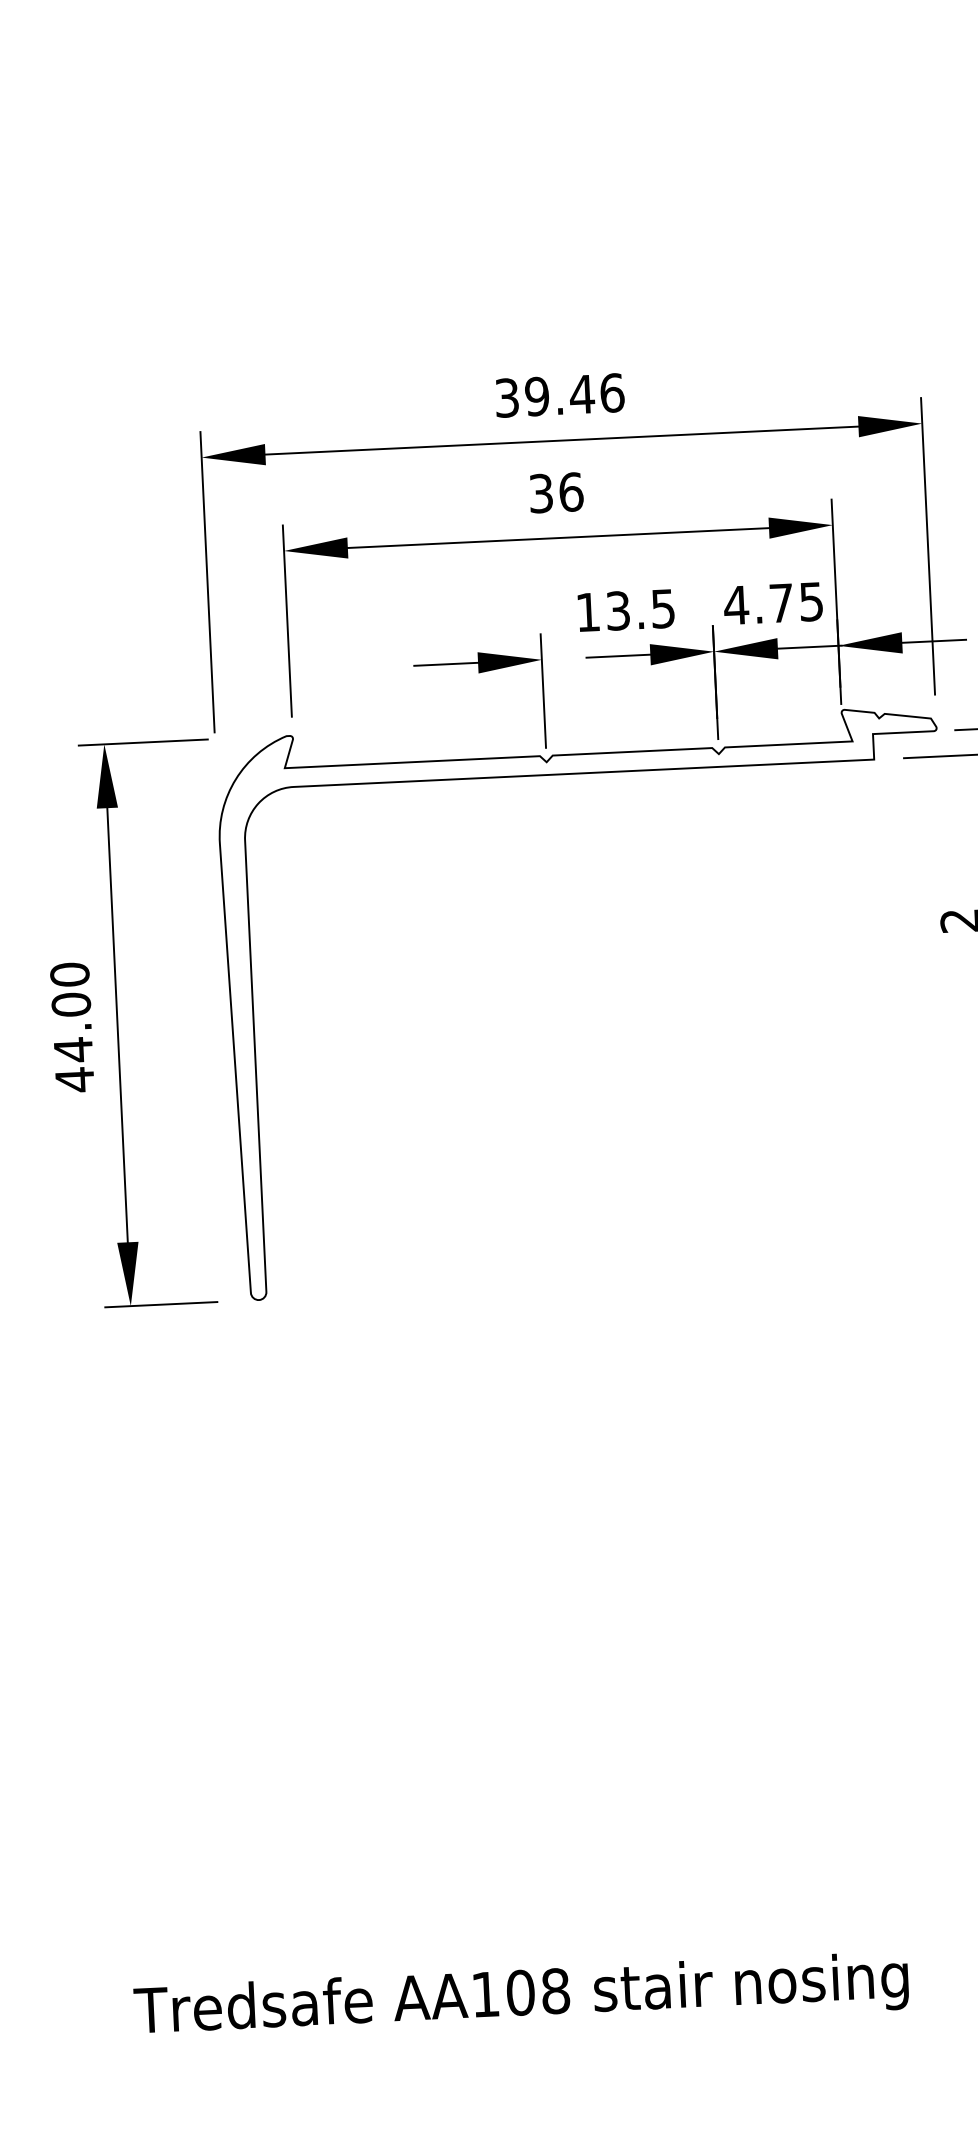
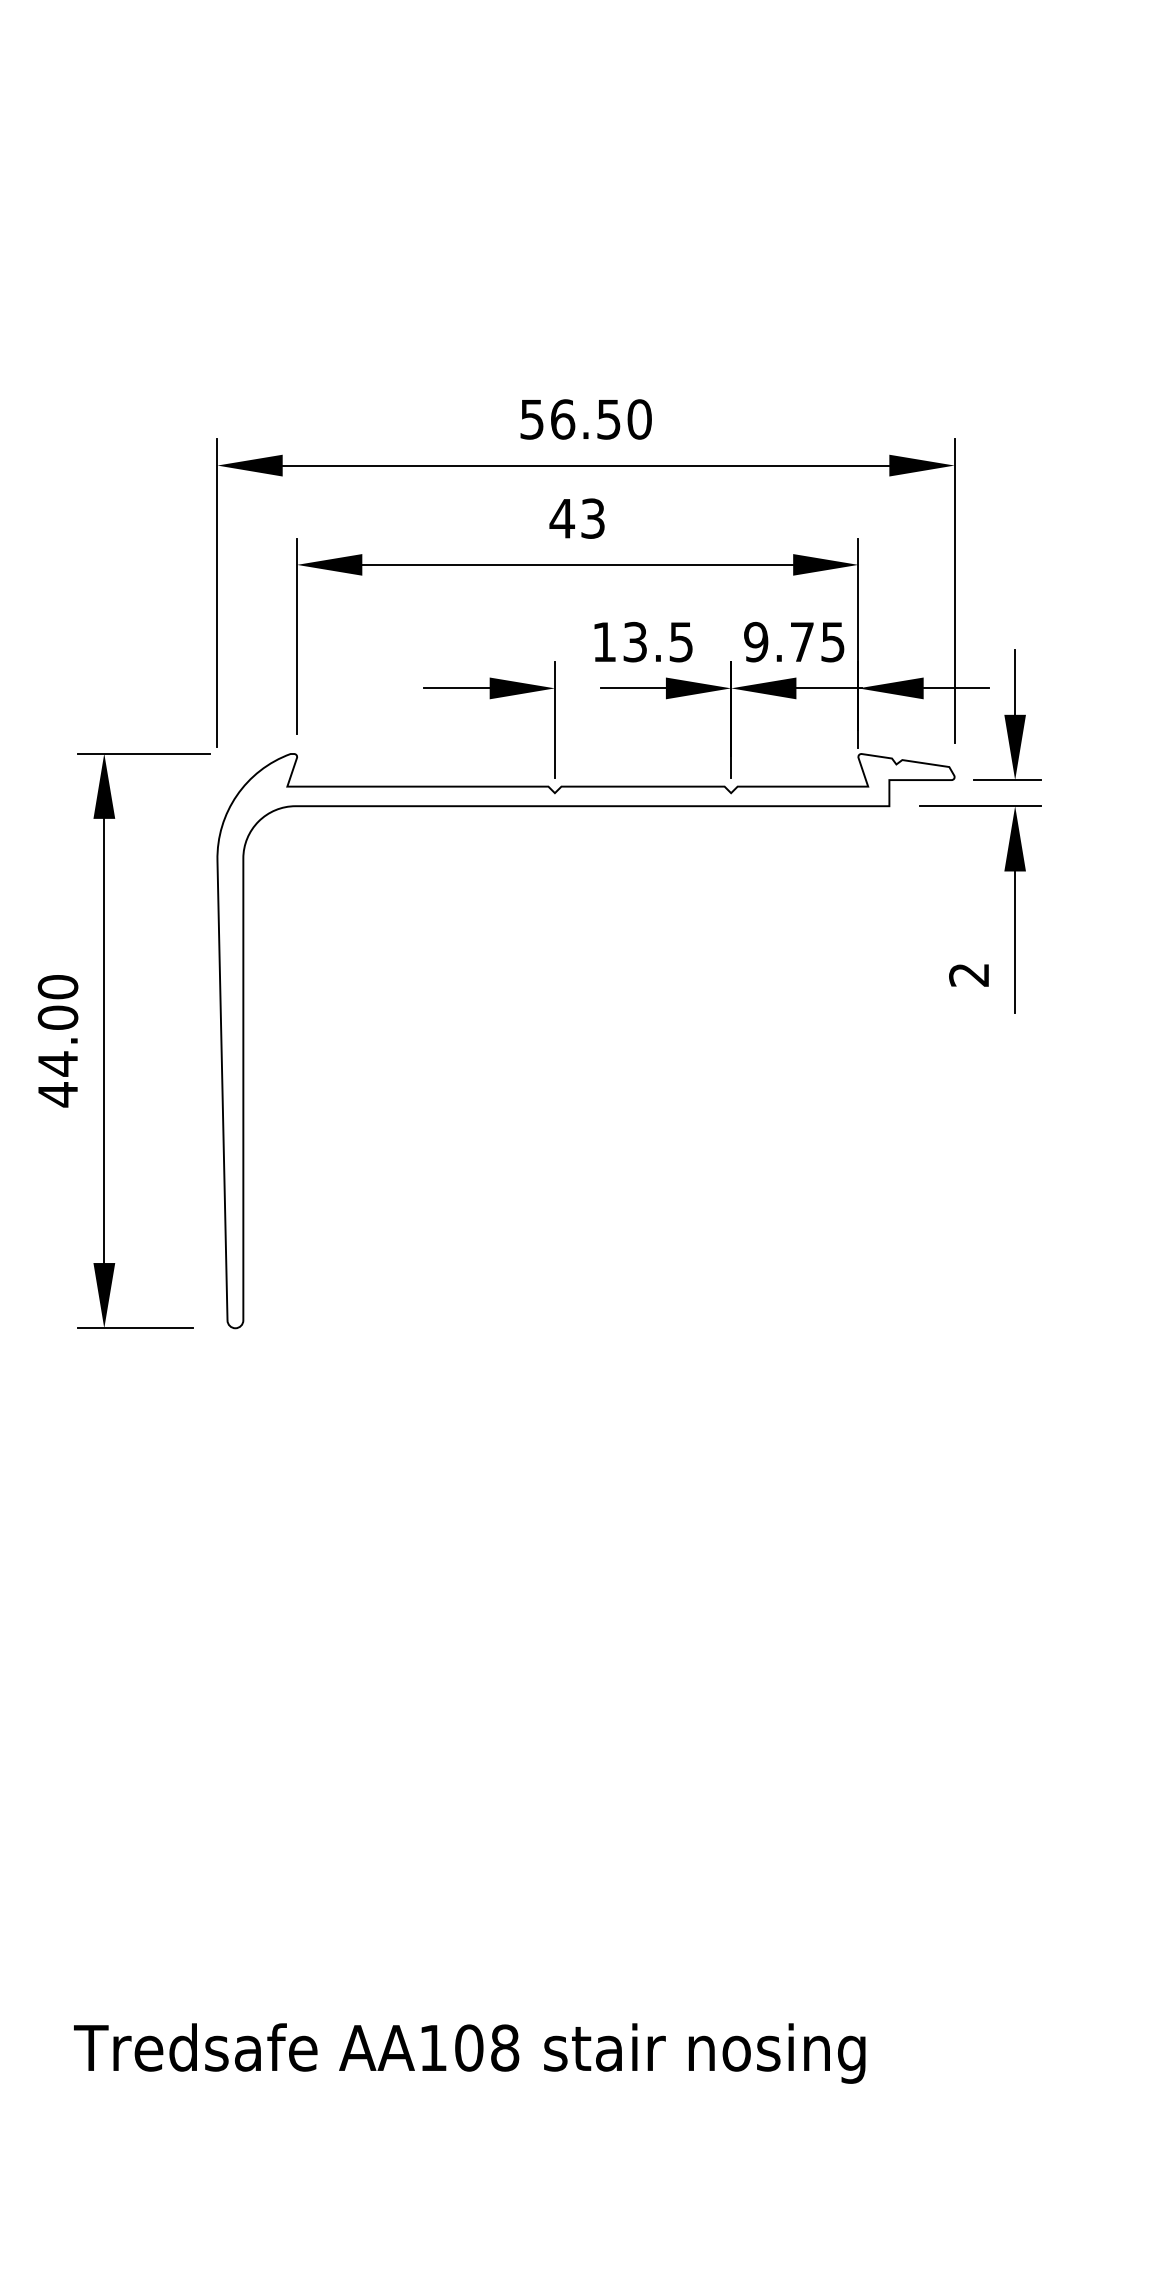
text: (560, 395) -> (586, 419), 39.46 -> 56.50
text: (556, 492) -> (577, 518), 36 -> 43
text: (735, 604) -> (755, 641), 4.75 -> 9.75

